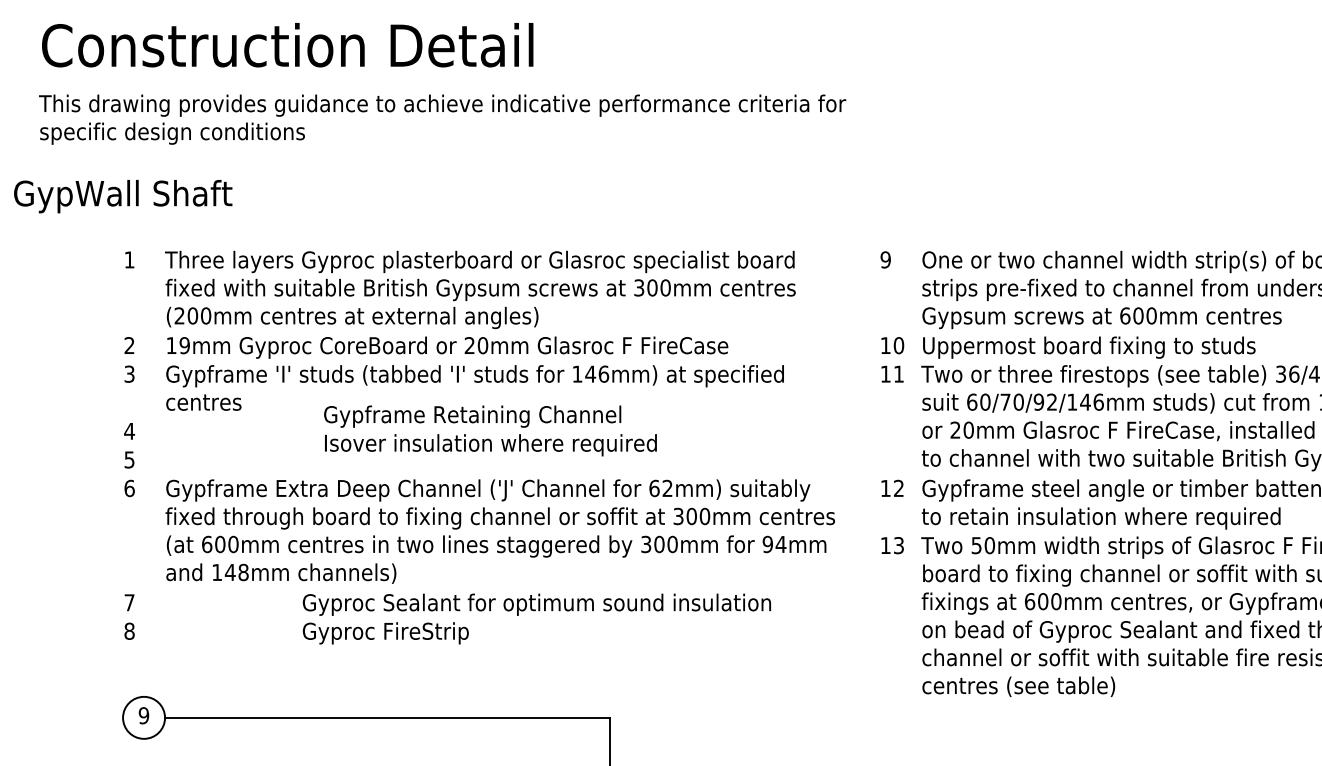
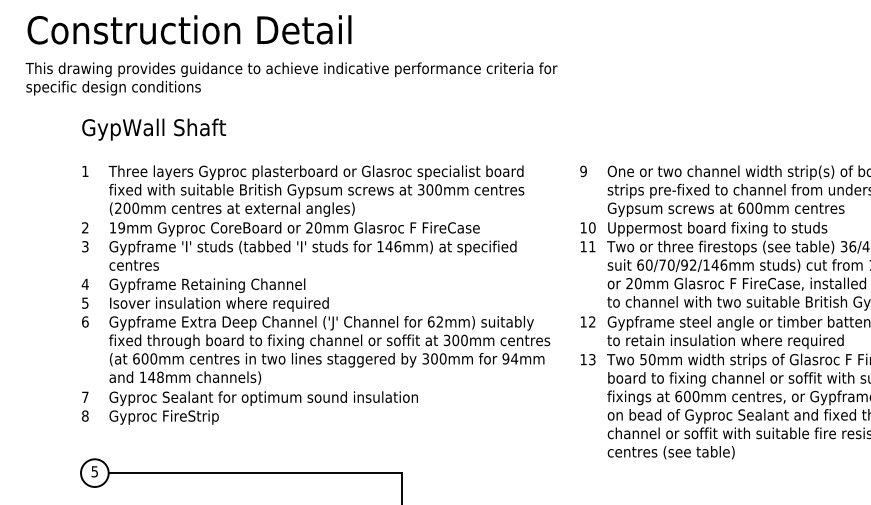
text: (122, 196) -> (153, 129), moved
text: (489, 430) -> (218, 294), moved
text: (536, 618) -> (263, 407), moved
text: (143, 715) -> (94, 471), 9 -> 5

